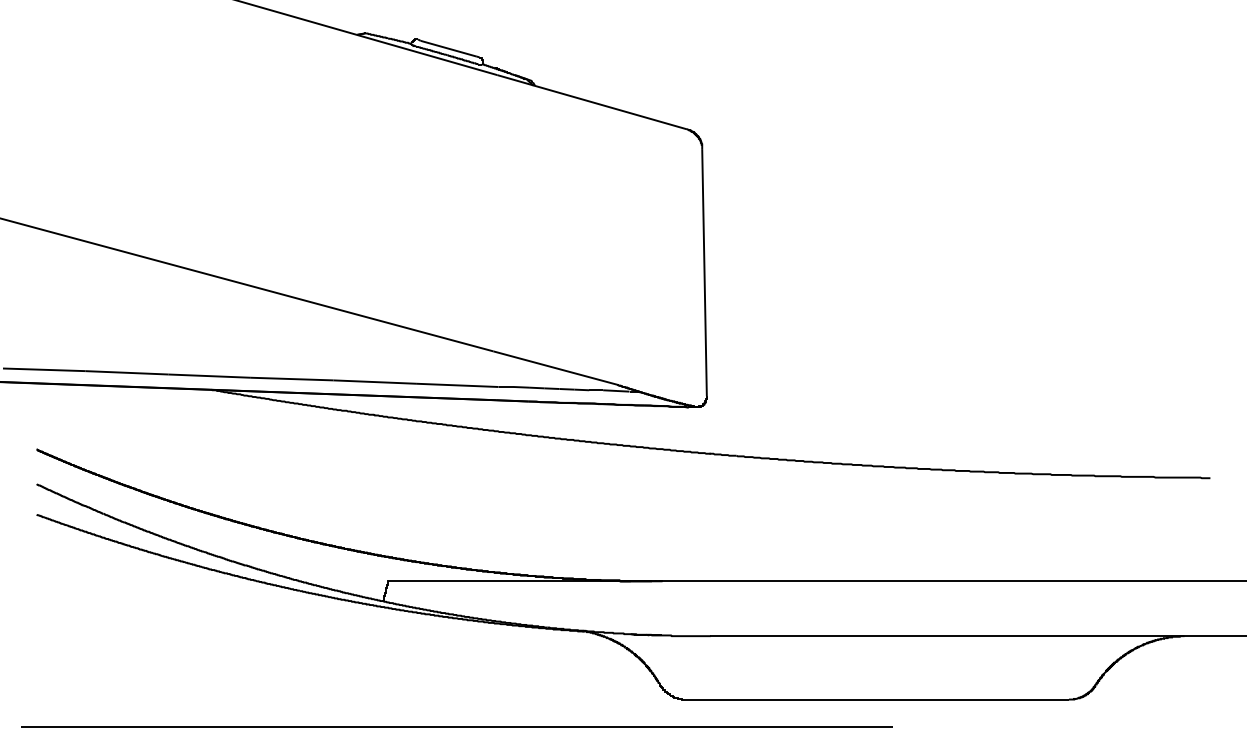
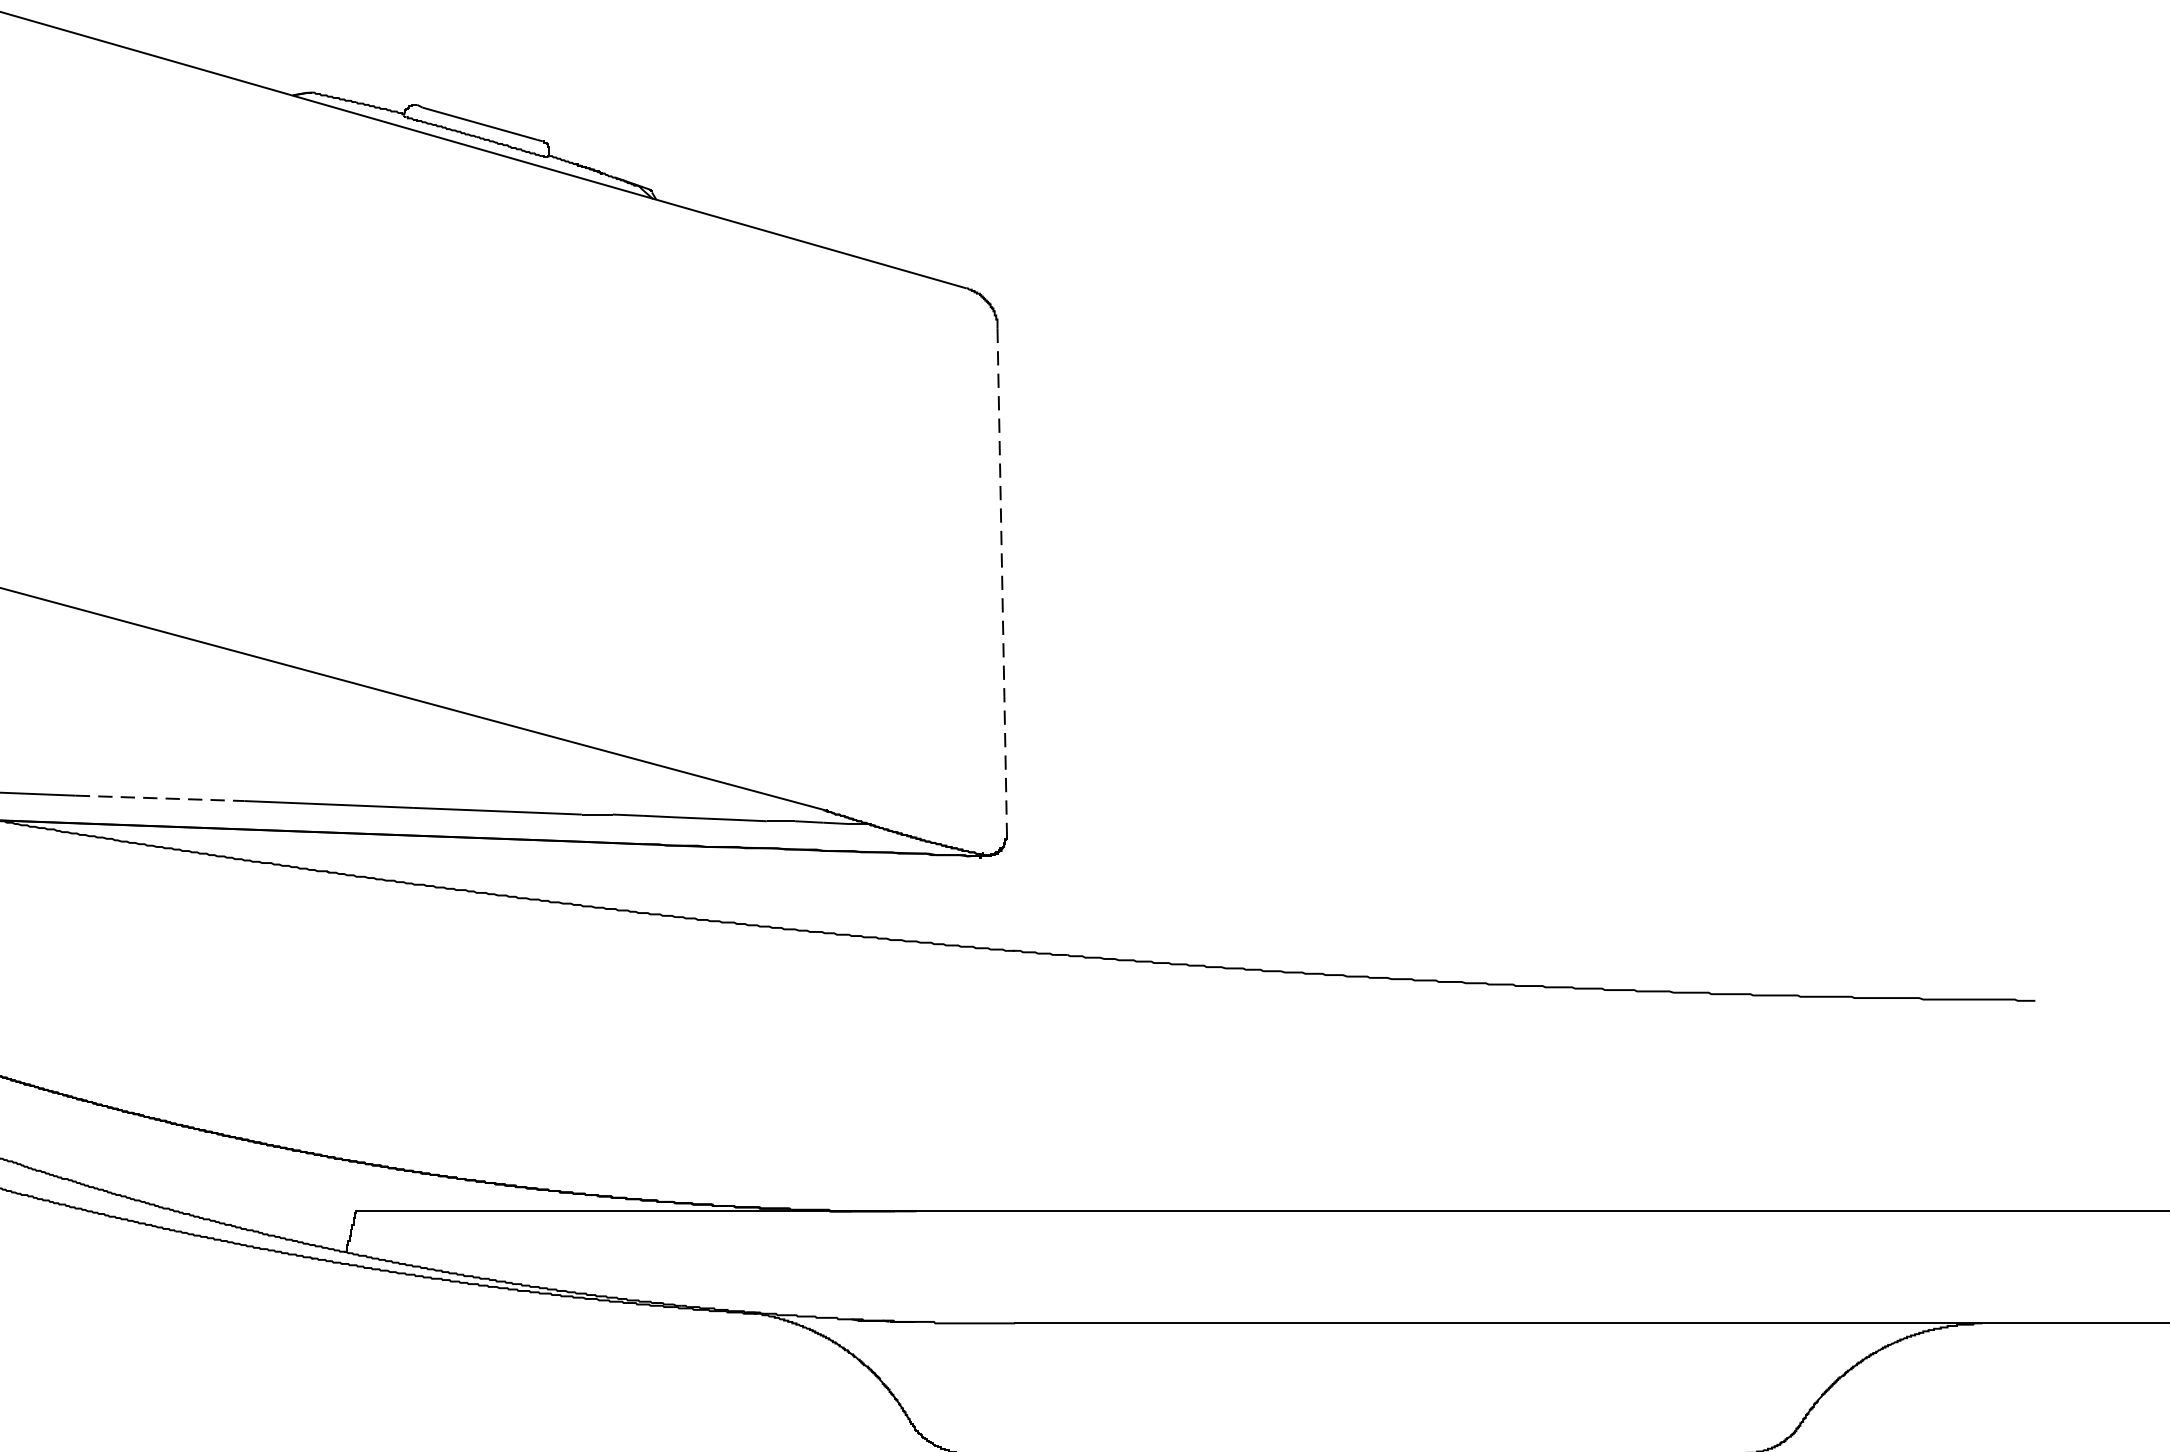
line: (704, 272) -> (1002, 580), solid -> dashed
line: (292, 379) -> (160, 799), solid -> dashed

